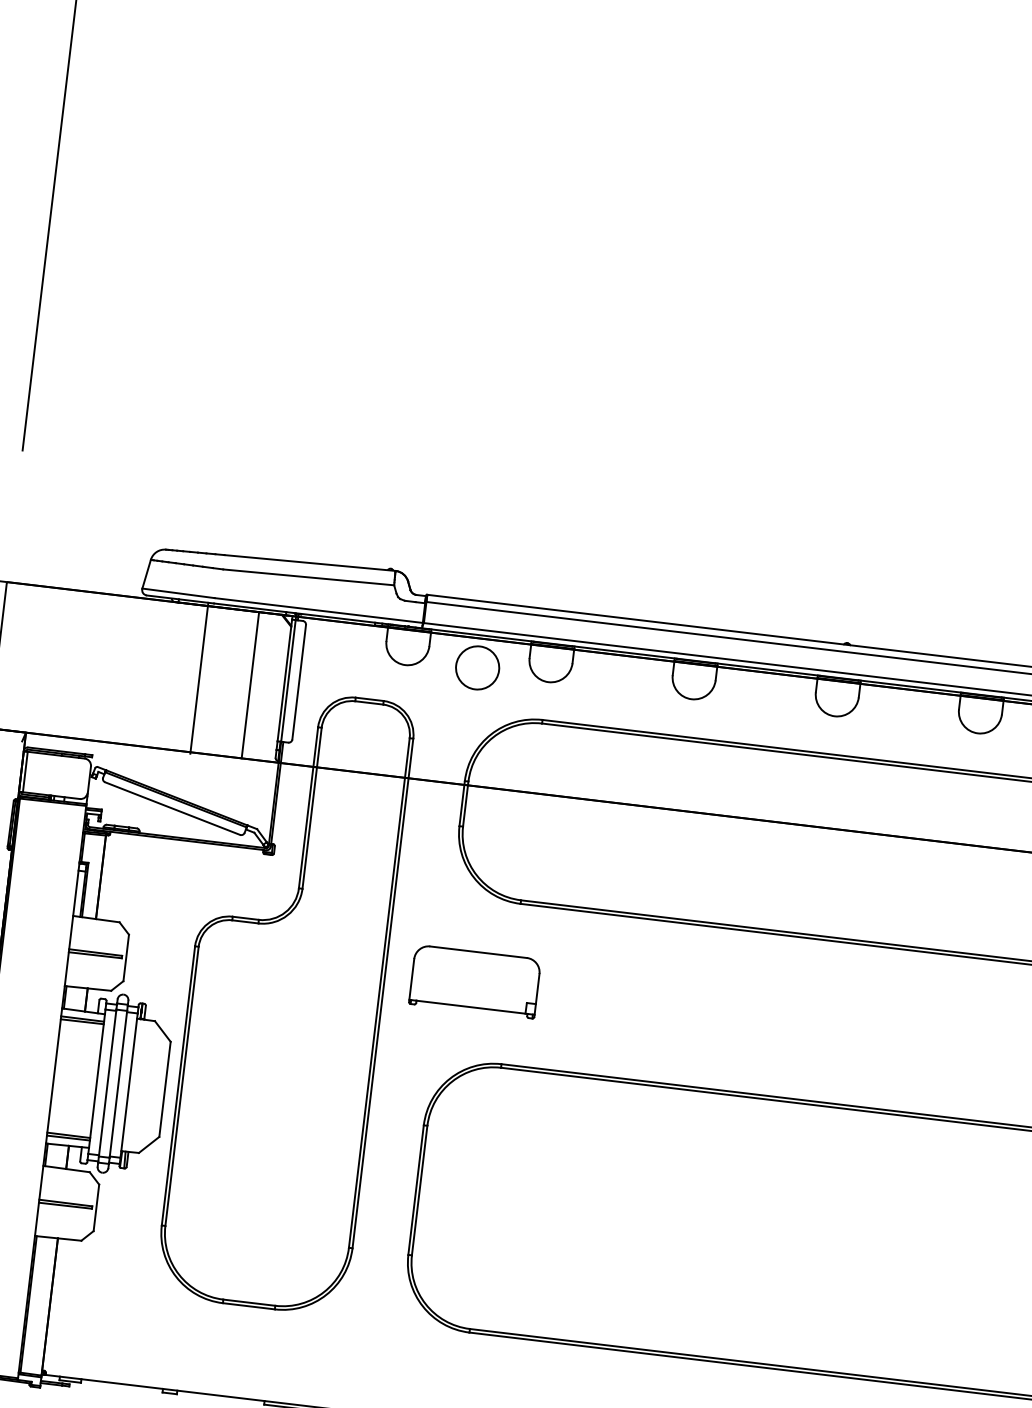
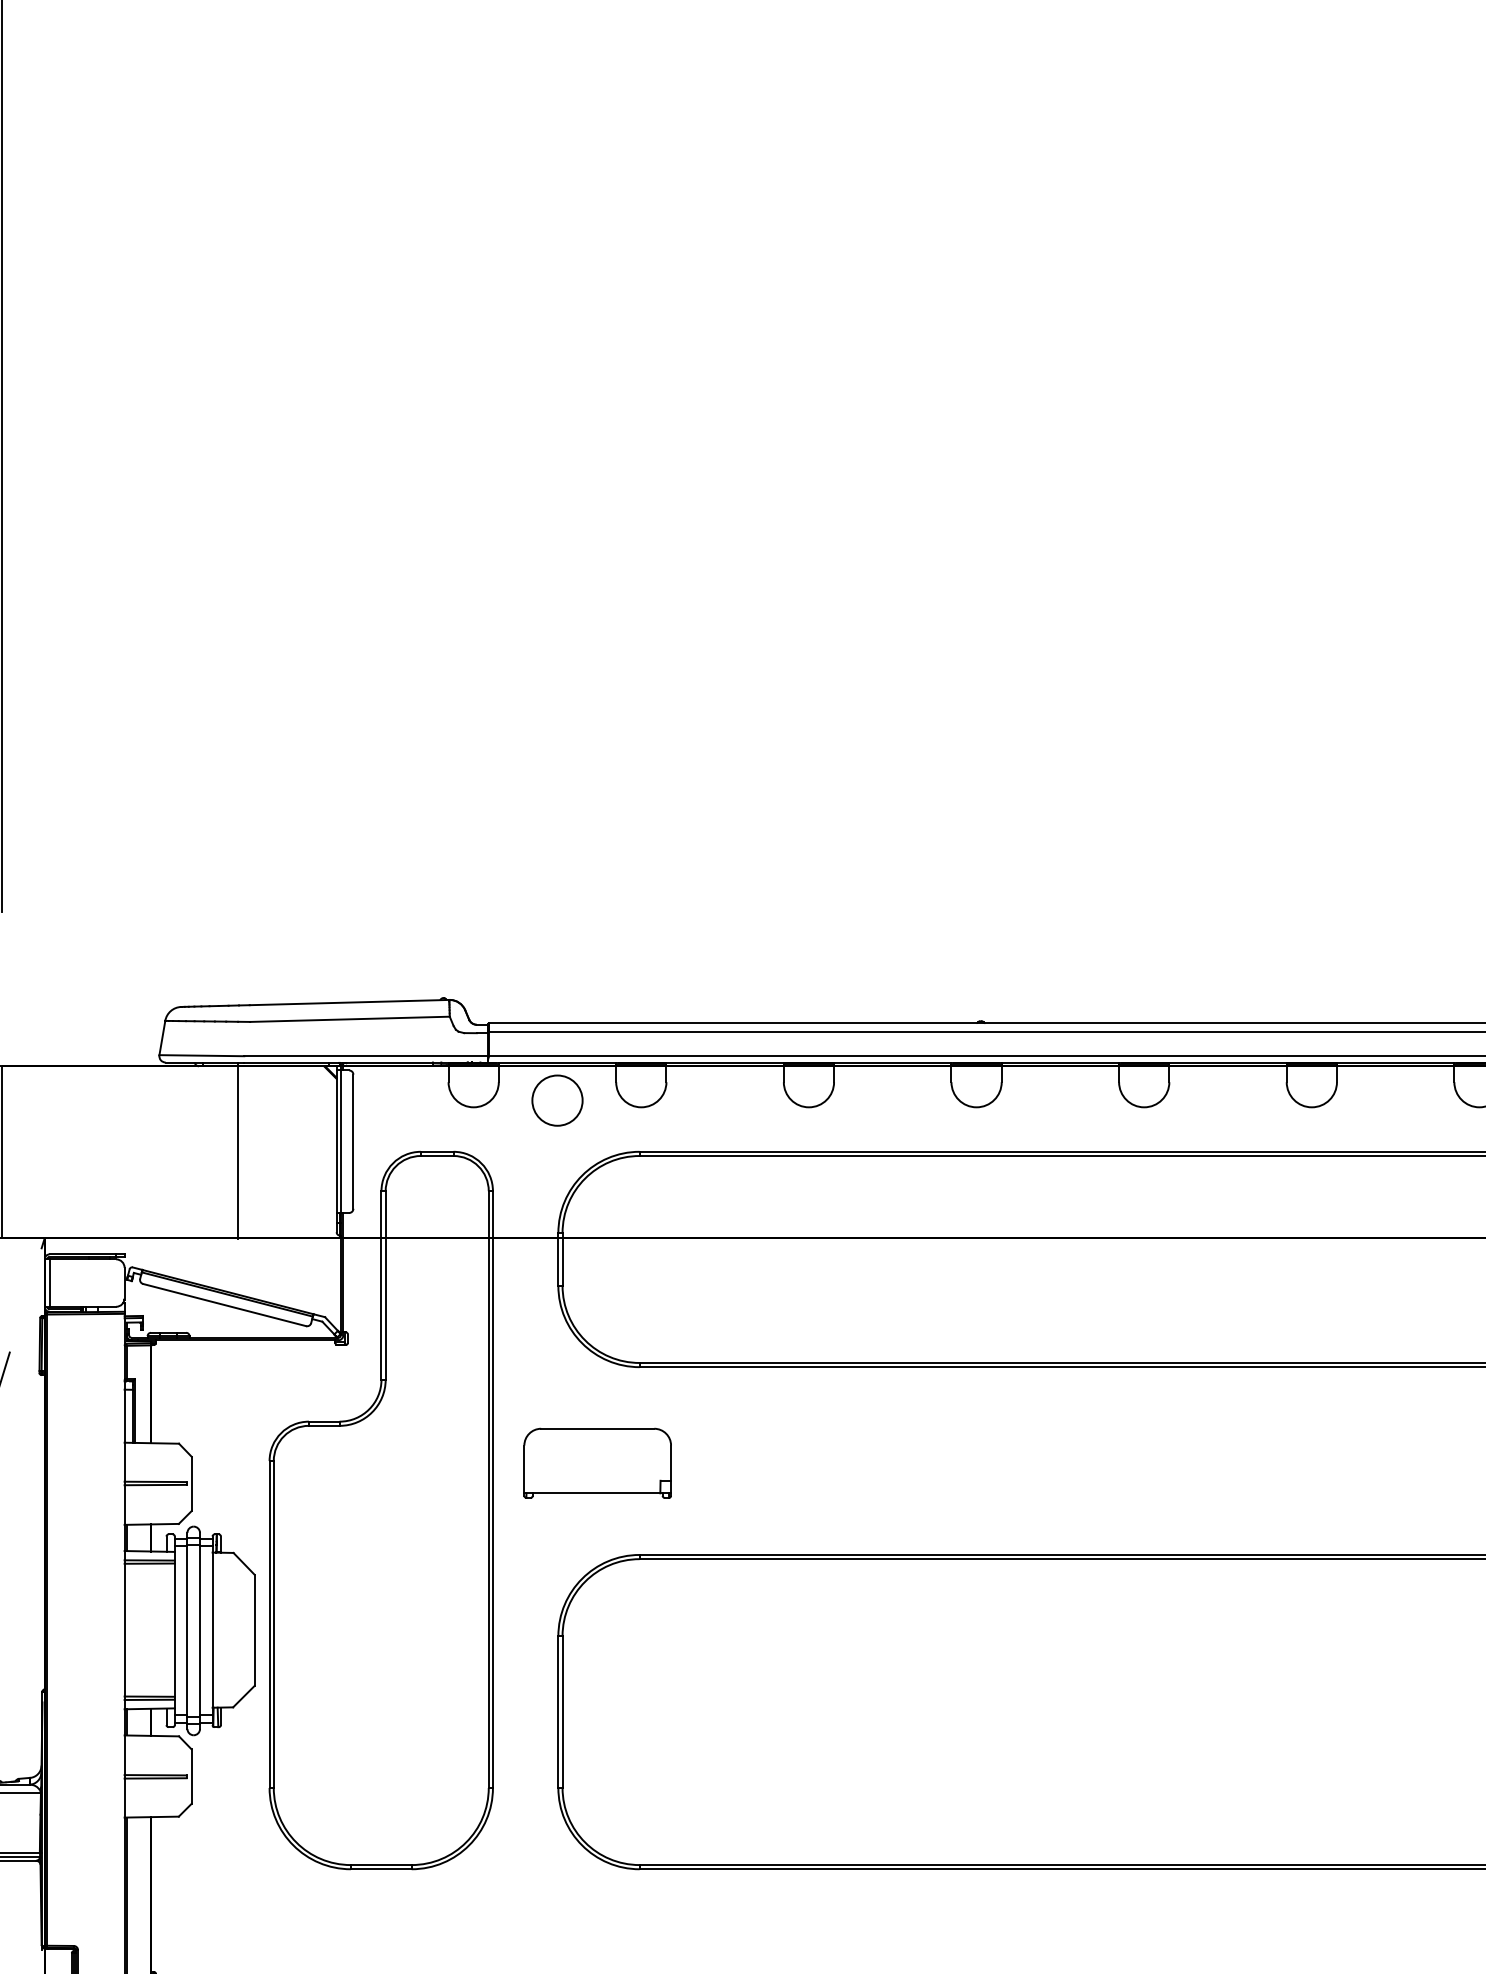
line: (250, 684) -> (297, 1151), removed

